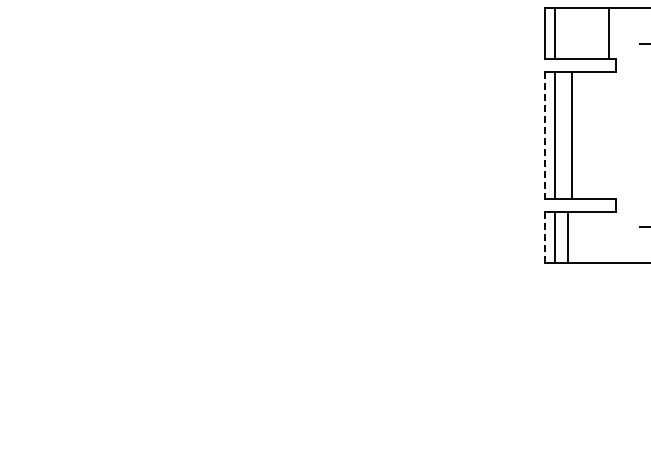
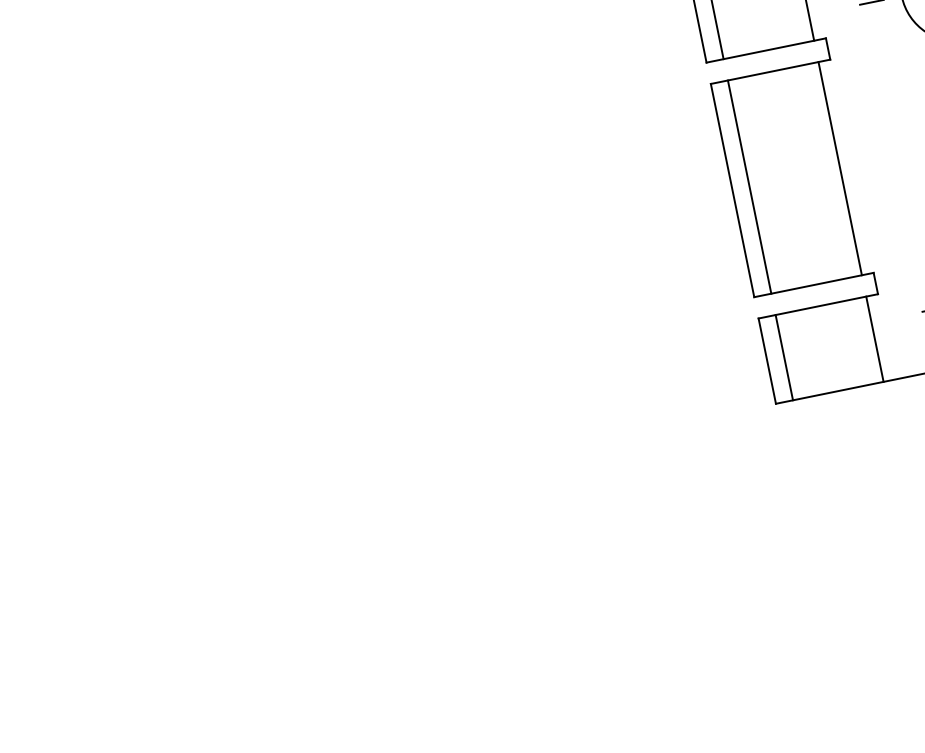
line: (544, 135) -> (732, 190), dashed -> solid
line: (571, 135) -> (839, 168), moved
line: (567, 237) -> (874, 339), moved
line: (544, 238) -> (767, 362), dashed -> solid

